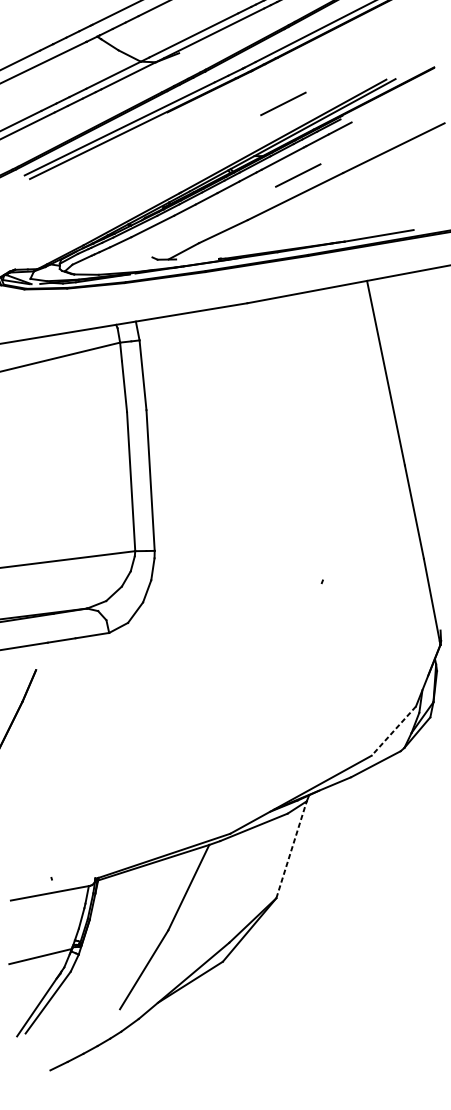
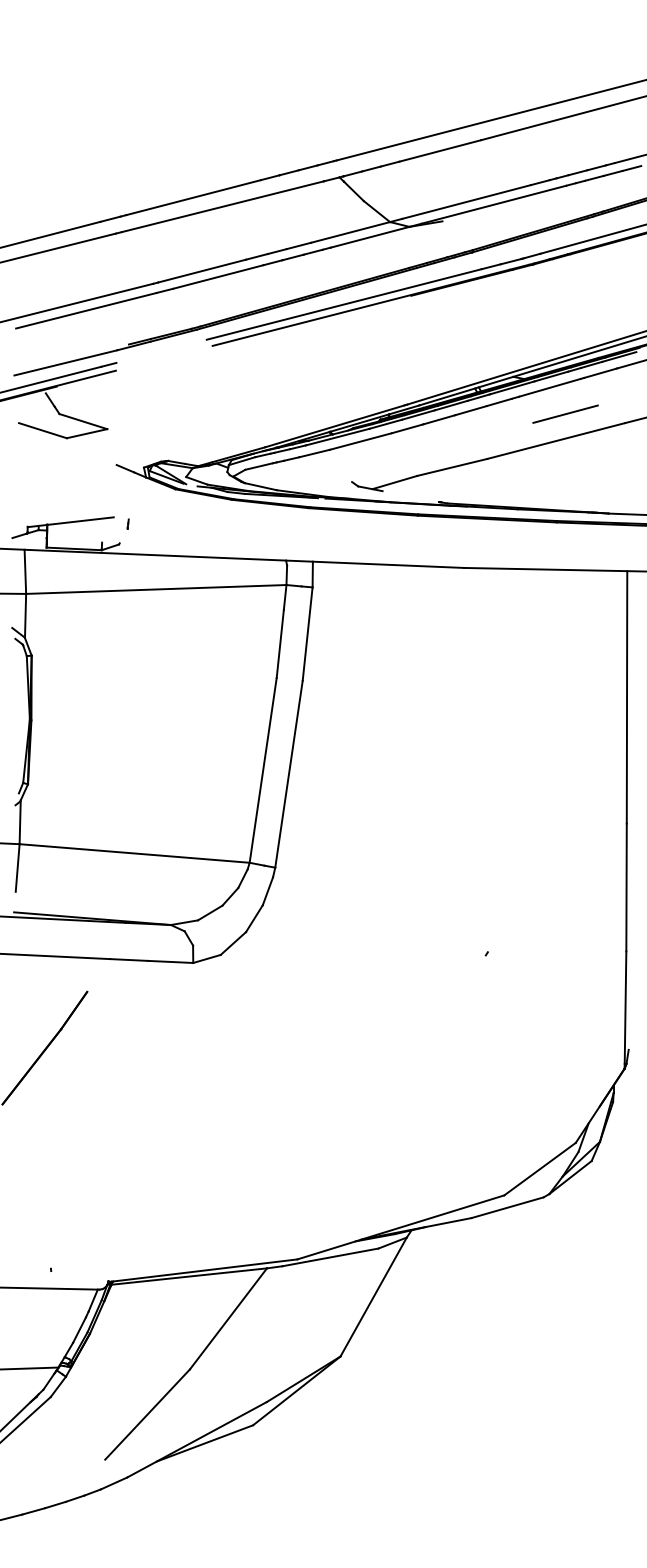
line: (283, 103) -> (565, 315), removed
line: (393, 731) -> (539, 1169), dashed -> solid
line: (291, 849) -> (373, 1296), dashed -> solid

